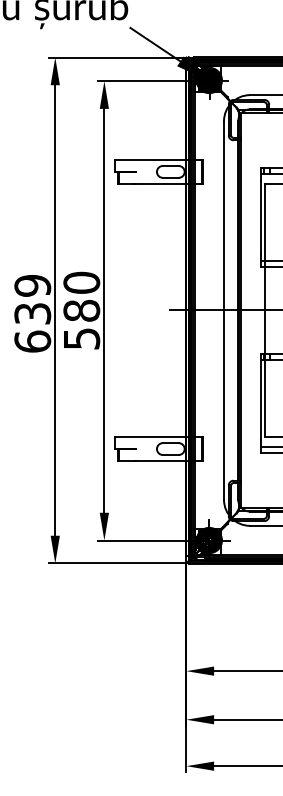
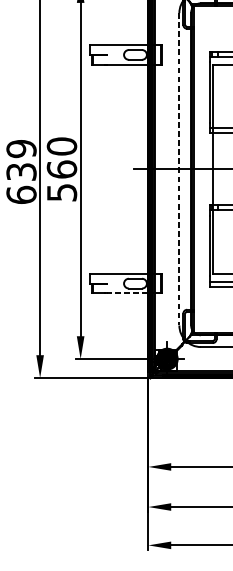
text: (81, 310) -> (61, 169), 580 -> 560
line: (224, 311) -> (179, 170), solid -> dashed
line: (161, 460) -> (127, 293), solid -> dashed

